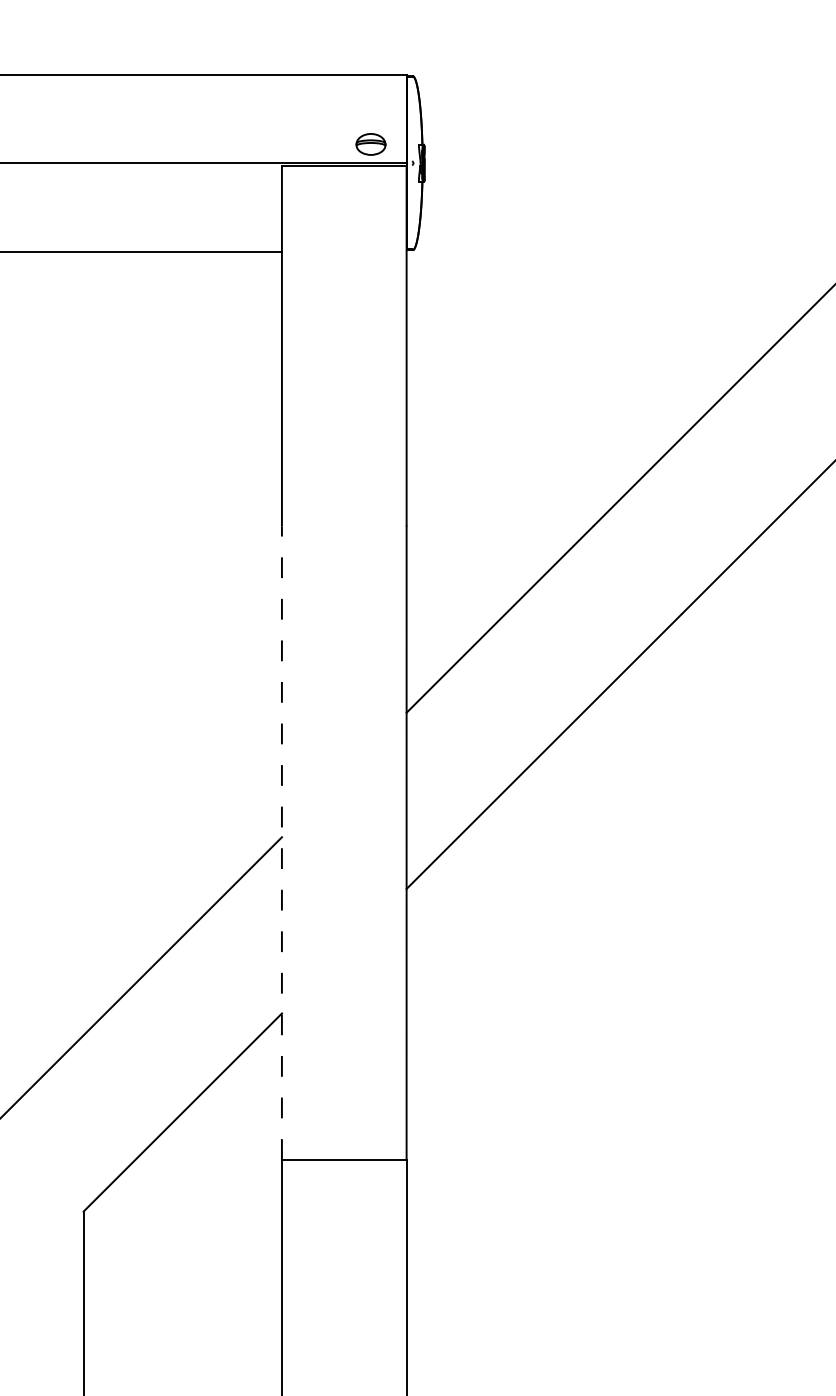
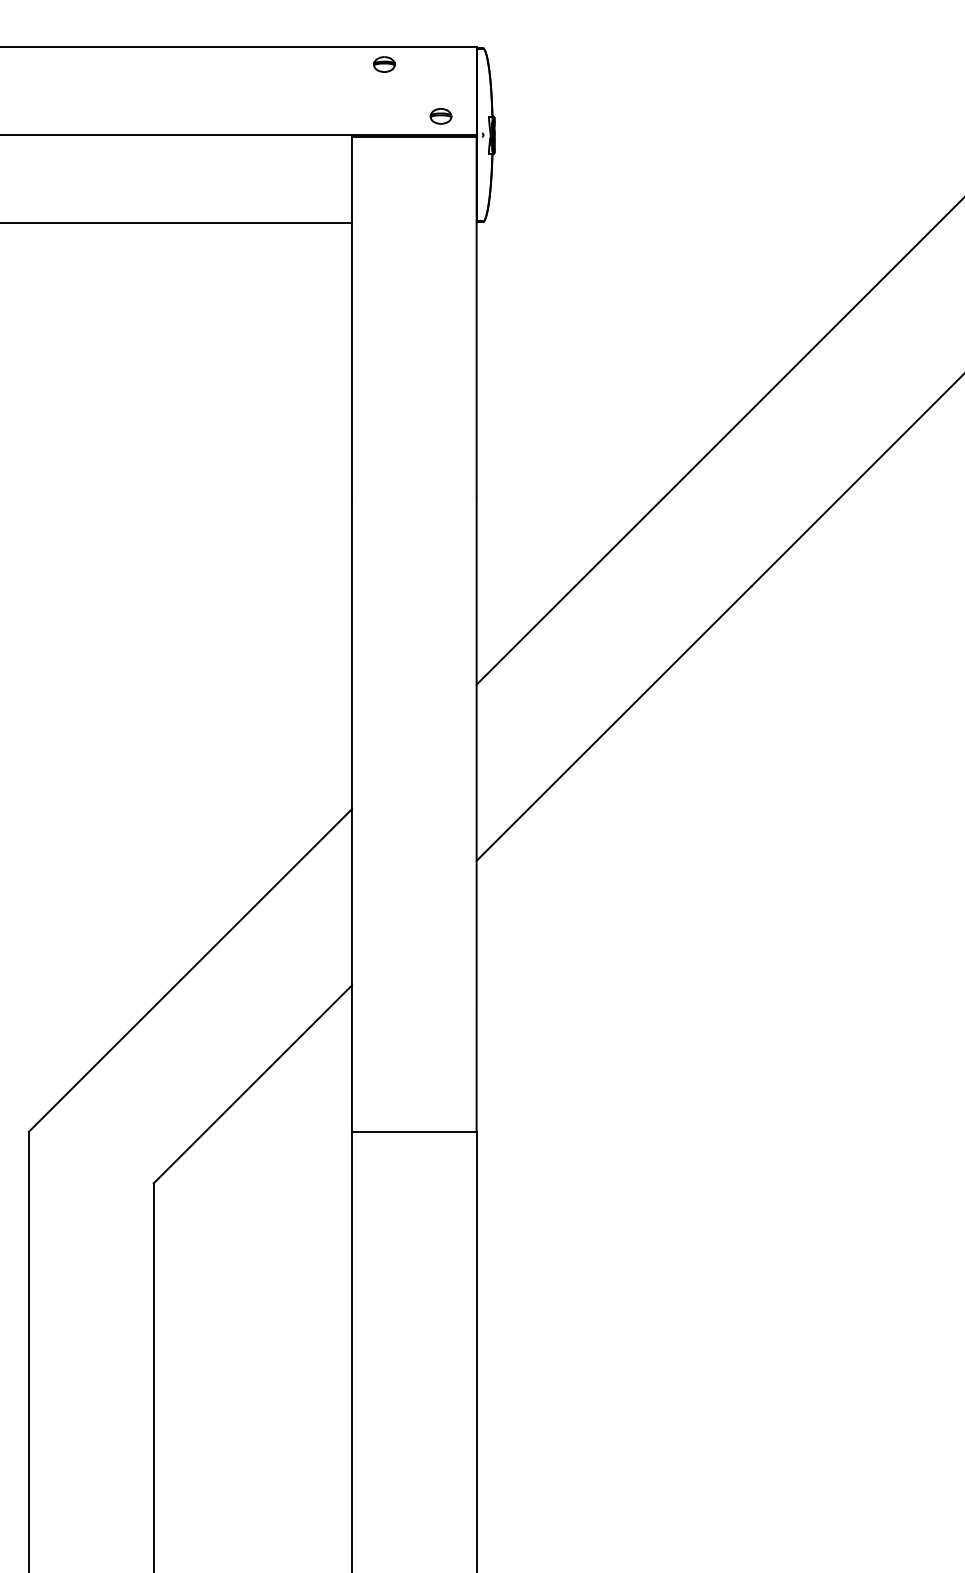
part: (314, 92) -> (384, 64), added
part: (370, 144) -> (440, 116), size x0.71
line: (281, 843) -> (351, 815), dashed -> solid

